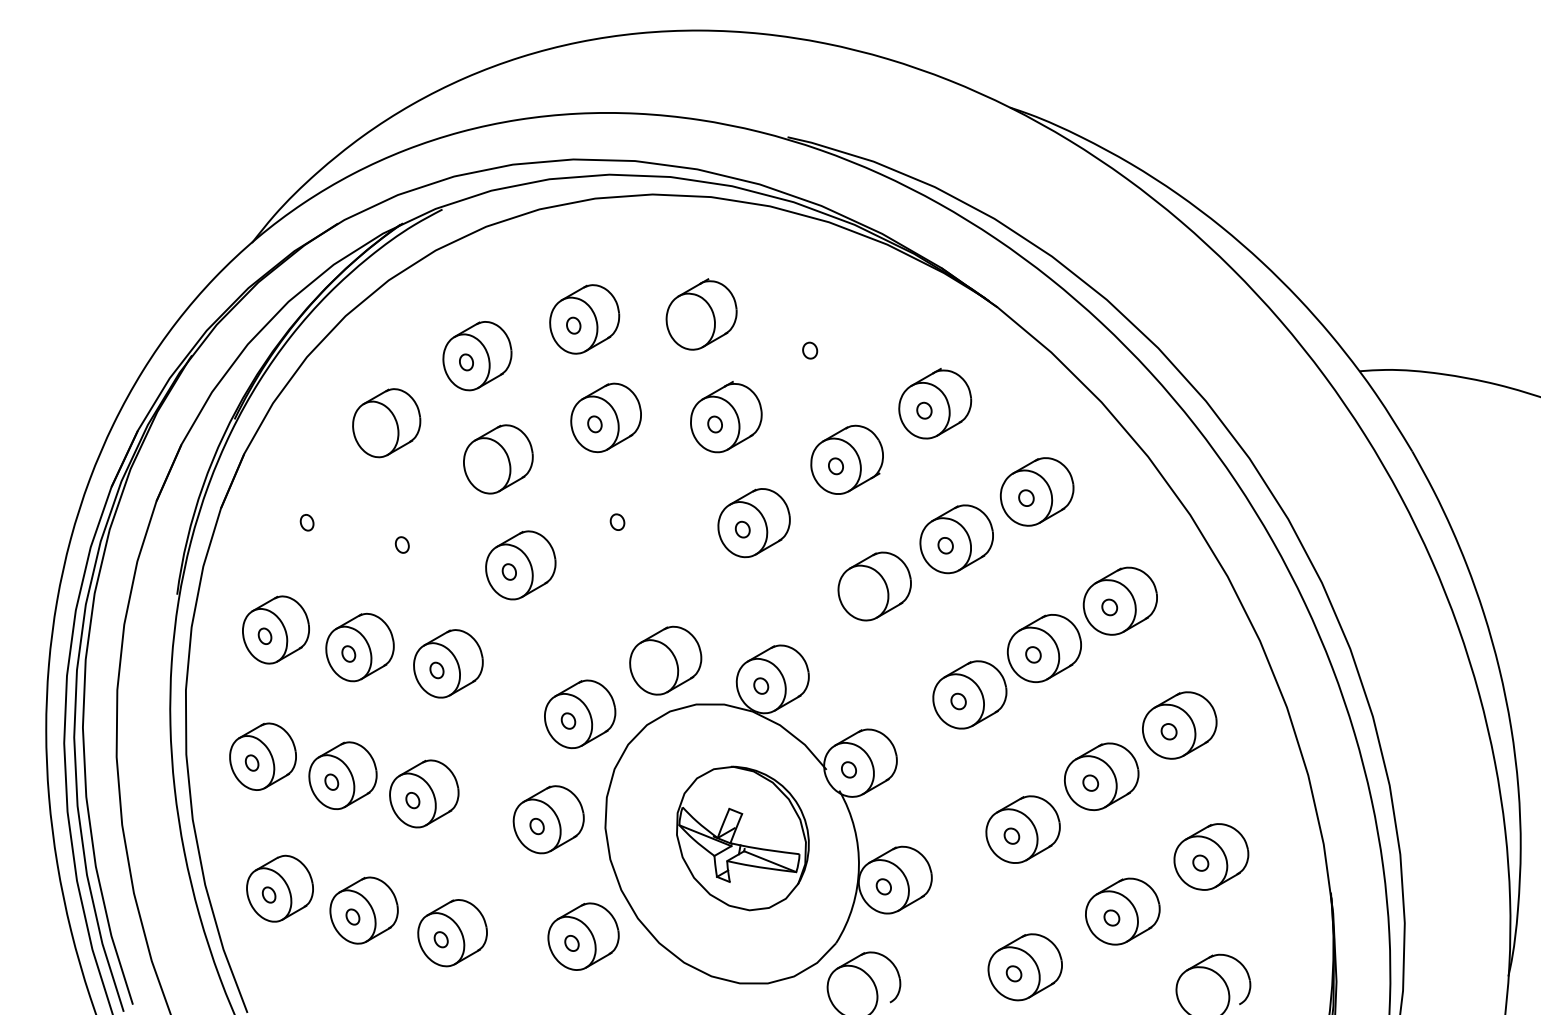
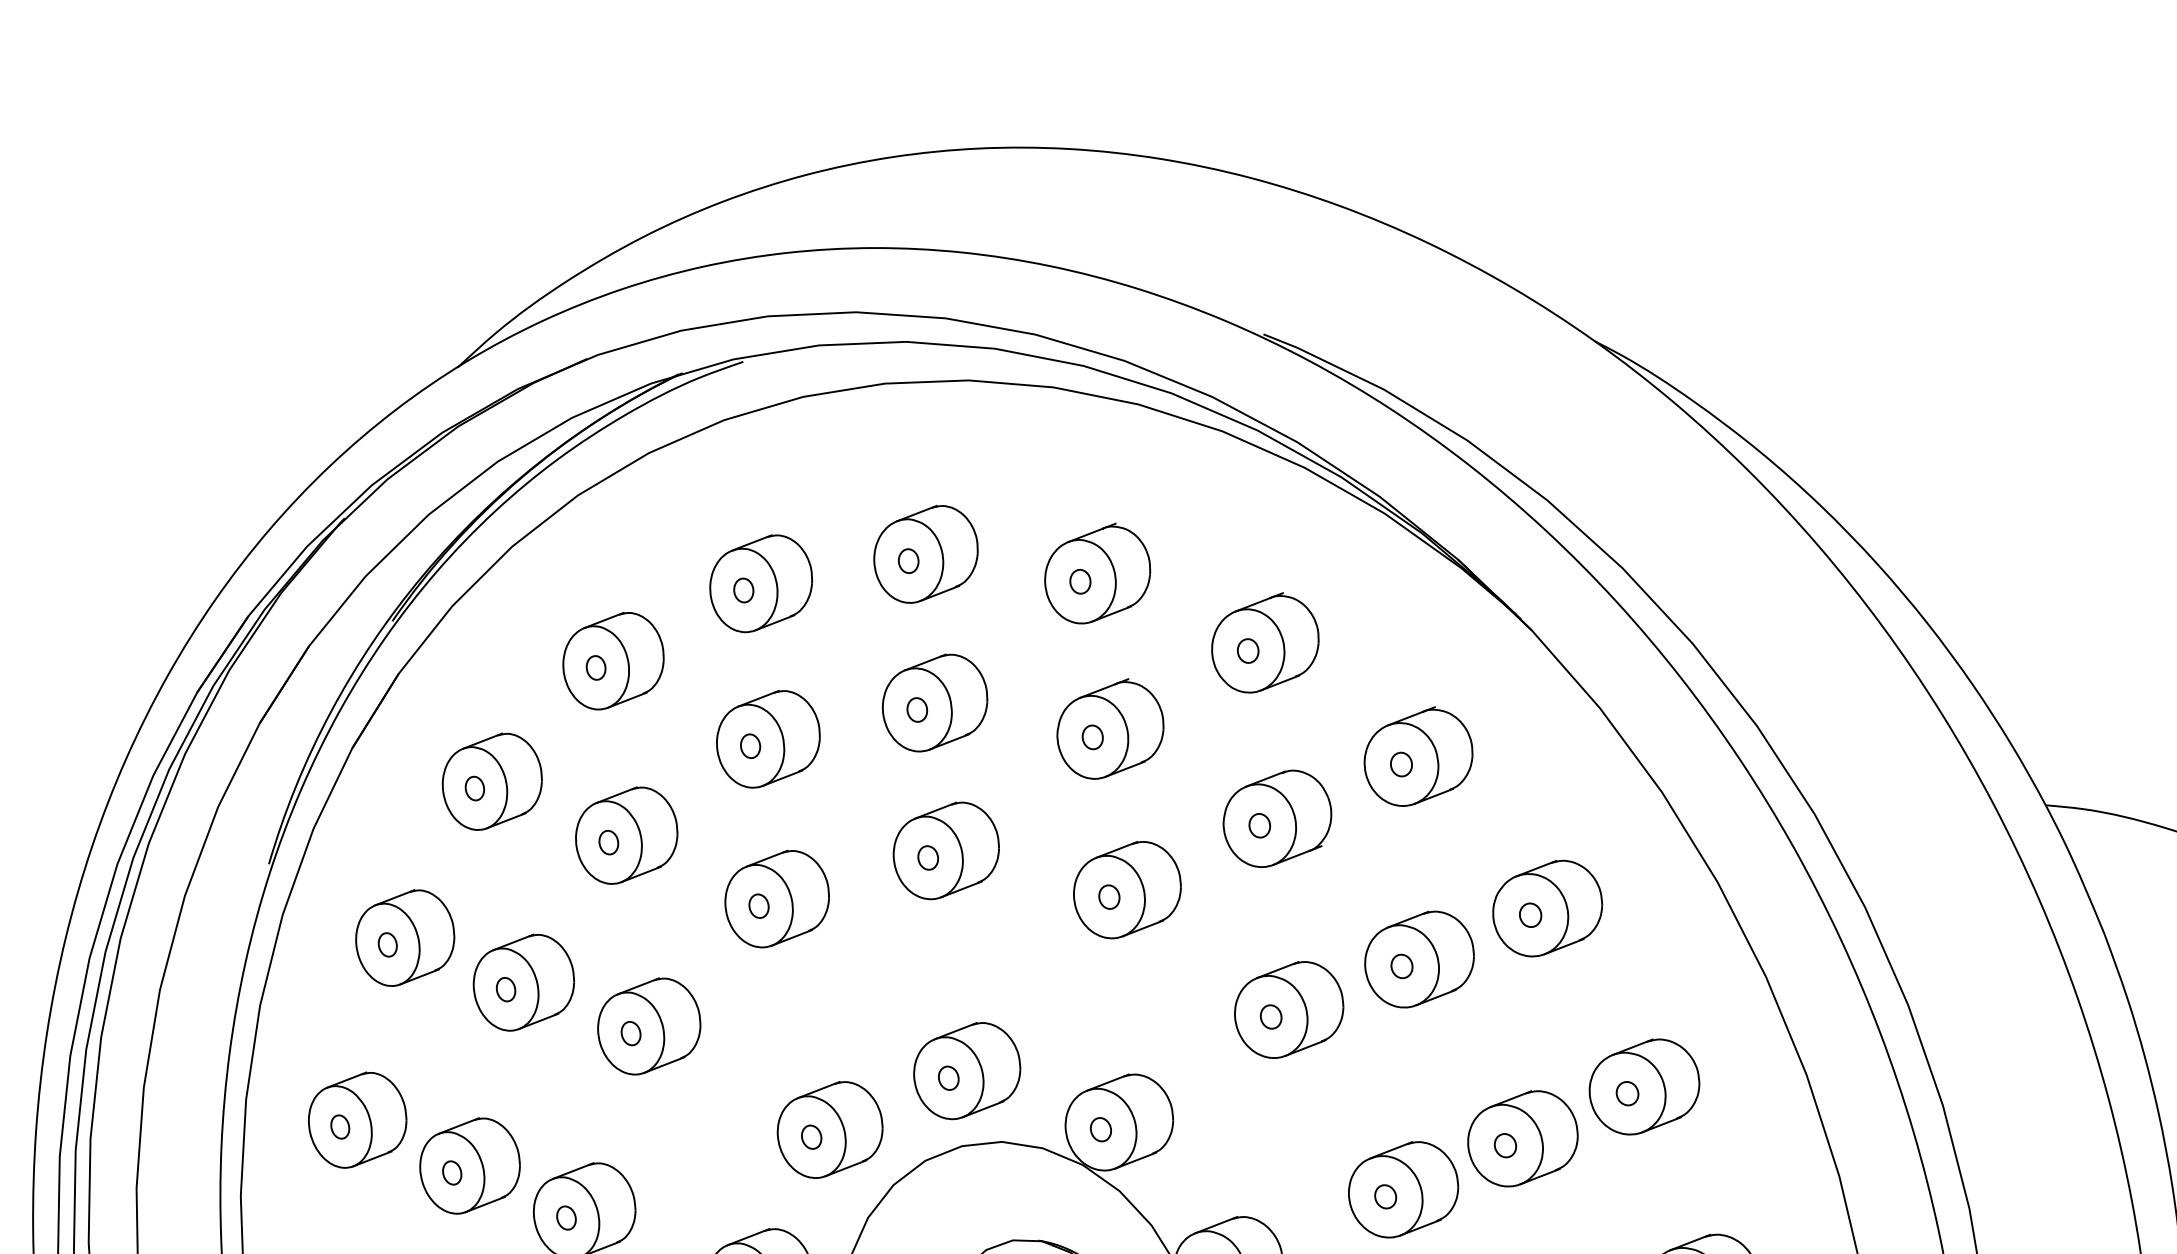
part: (690, 321) -> (1080, 581), added
part: (820, 343) -> (1264, 642), added
part: (375, 429) -> (595, 667), added
part: (486, 465) -> (749, 745), added
part: (628, 515) -> (945, 850), added
part: (317, 516) -> (491, 781), added
part: (413, 538) -> (626, 835), added
part: (863, 592) -> (1271, 1016), added
part: (653, 667) -> (947, 1078), added

